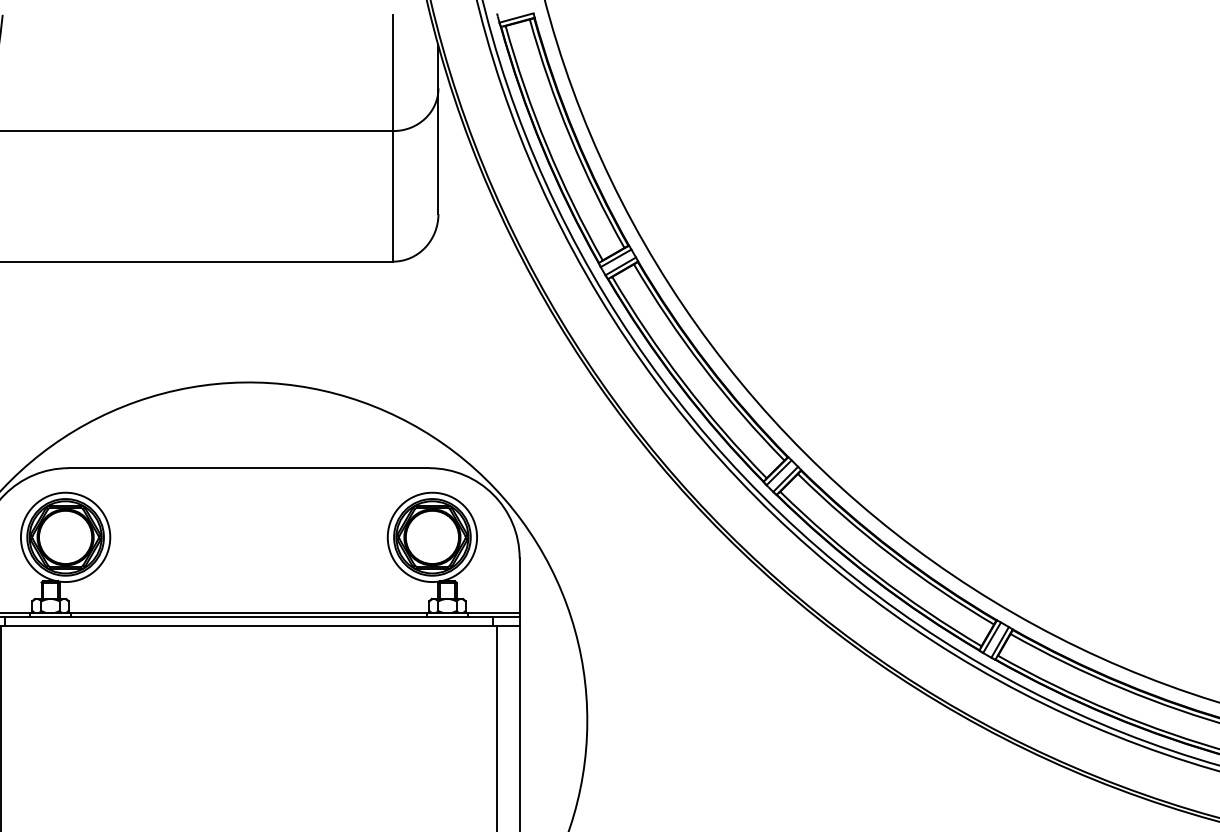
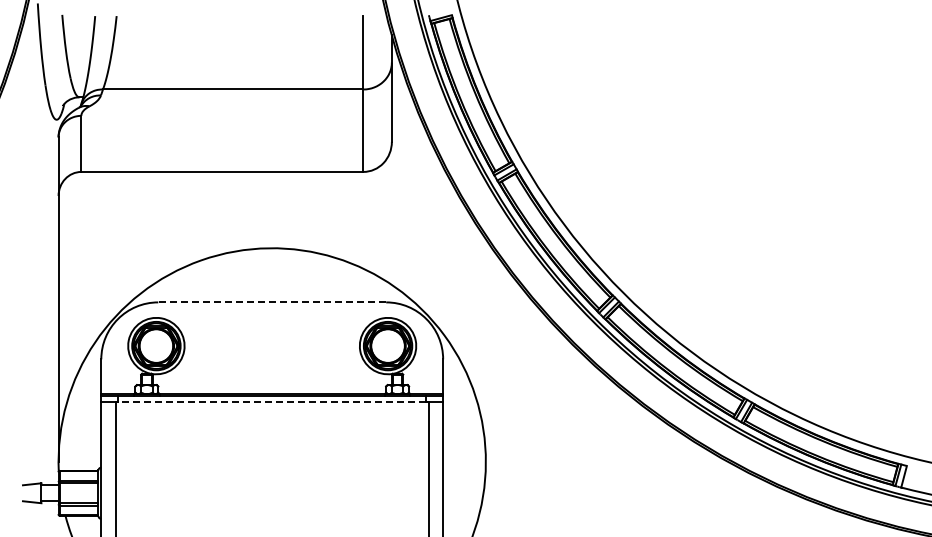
line: (249, 468) -> (272, 302), solid -> dashed
line: (249, 626) -> (272, 402), solid -> dashed

